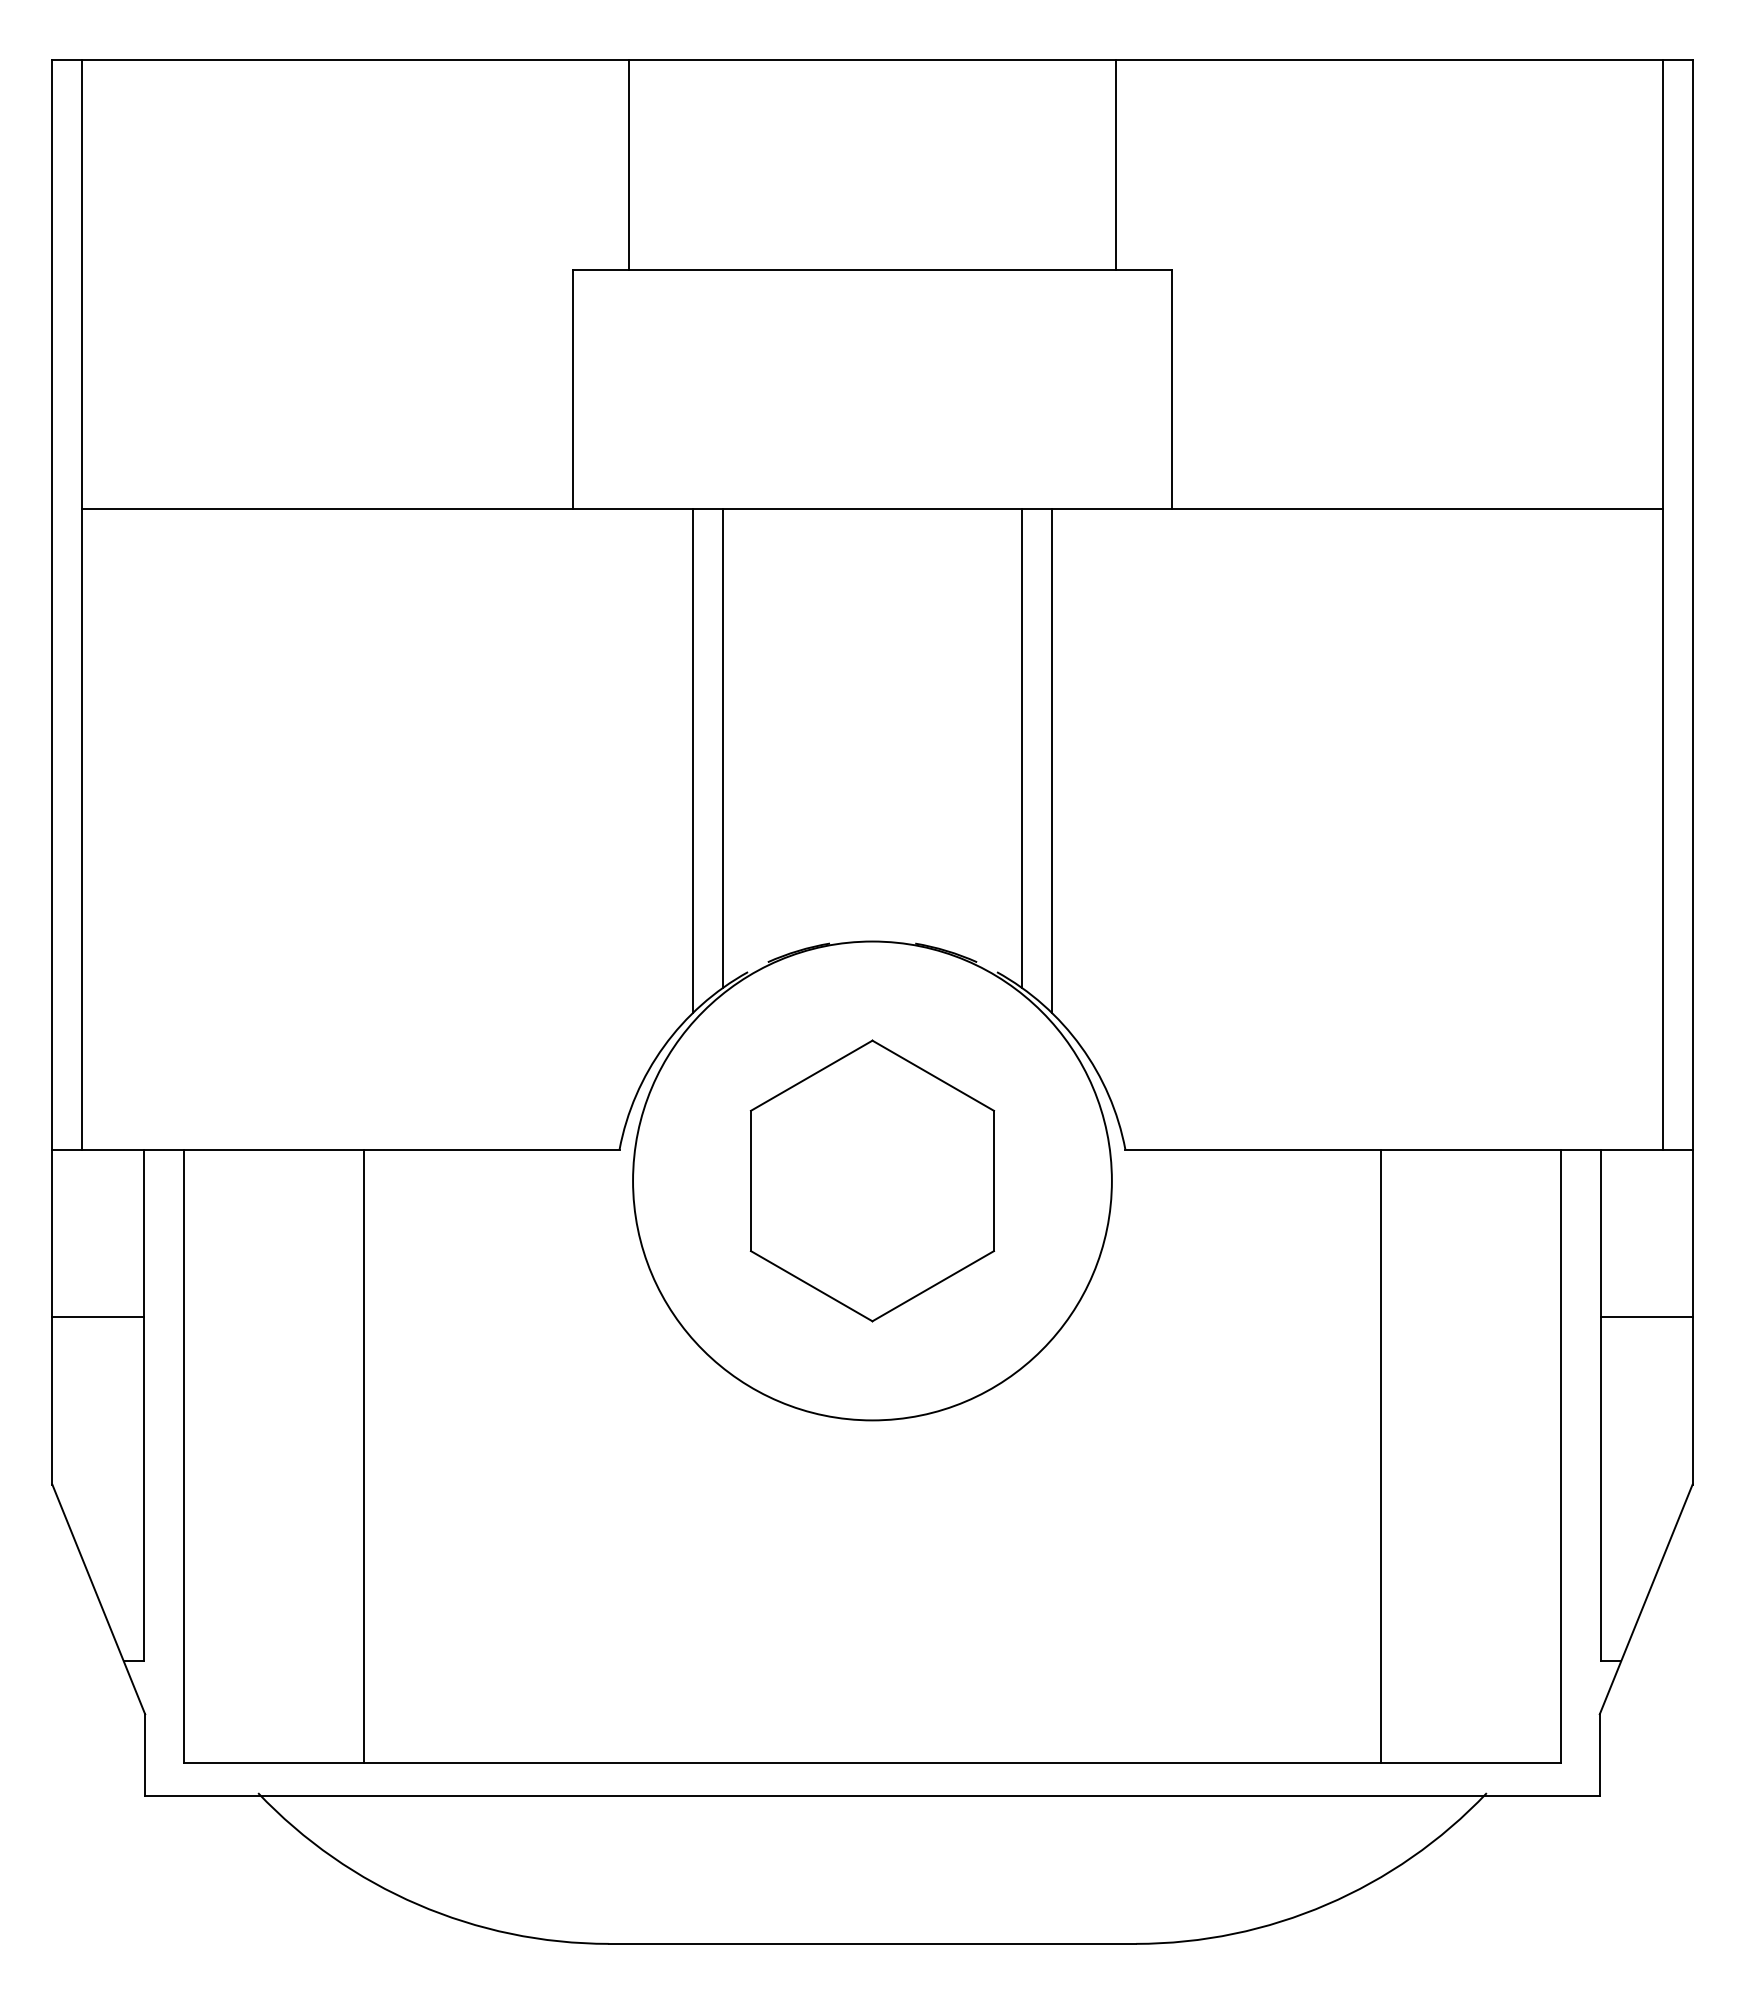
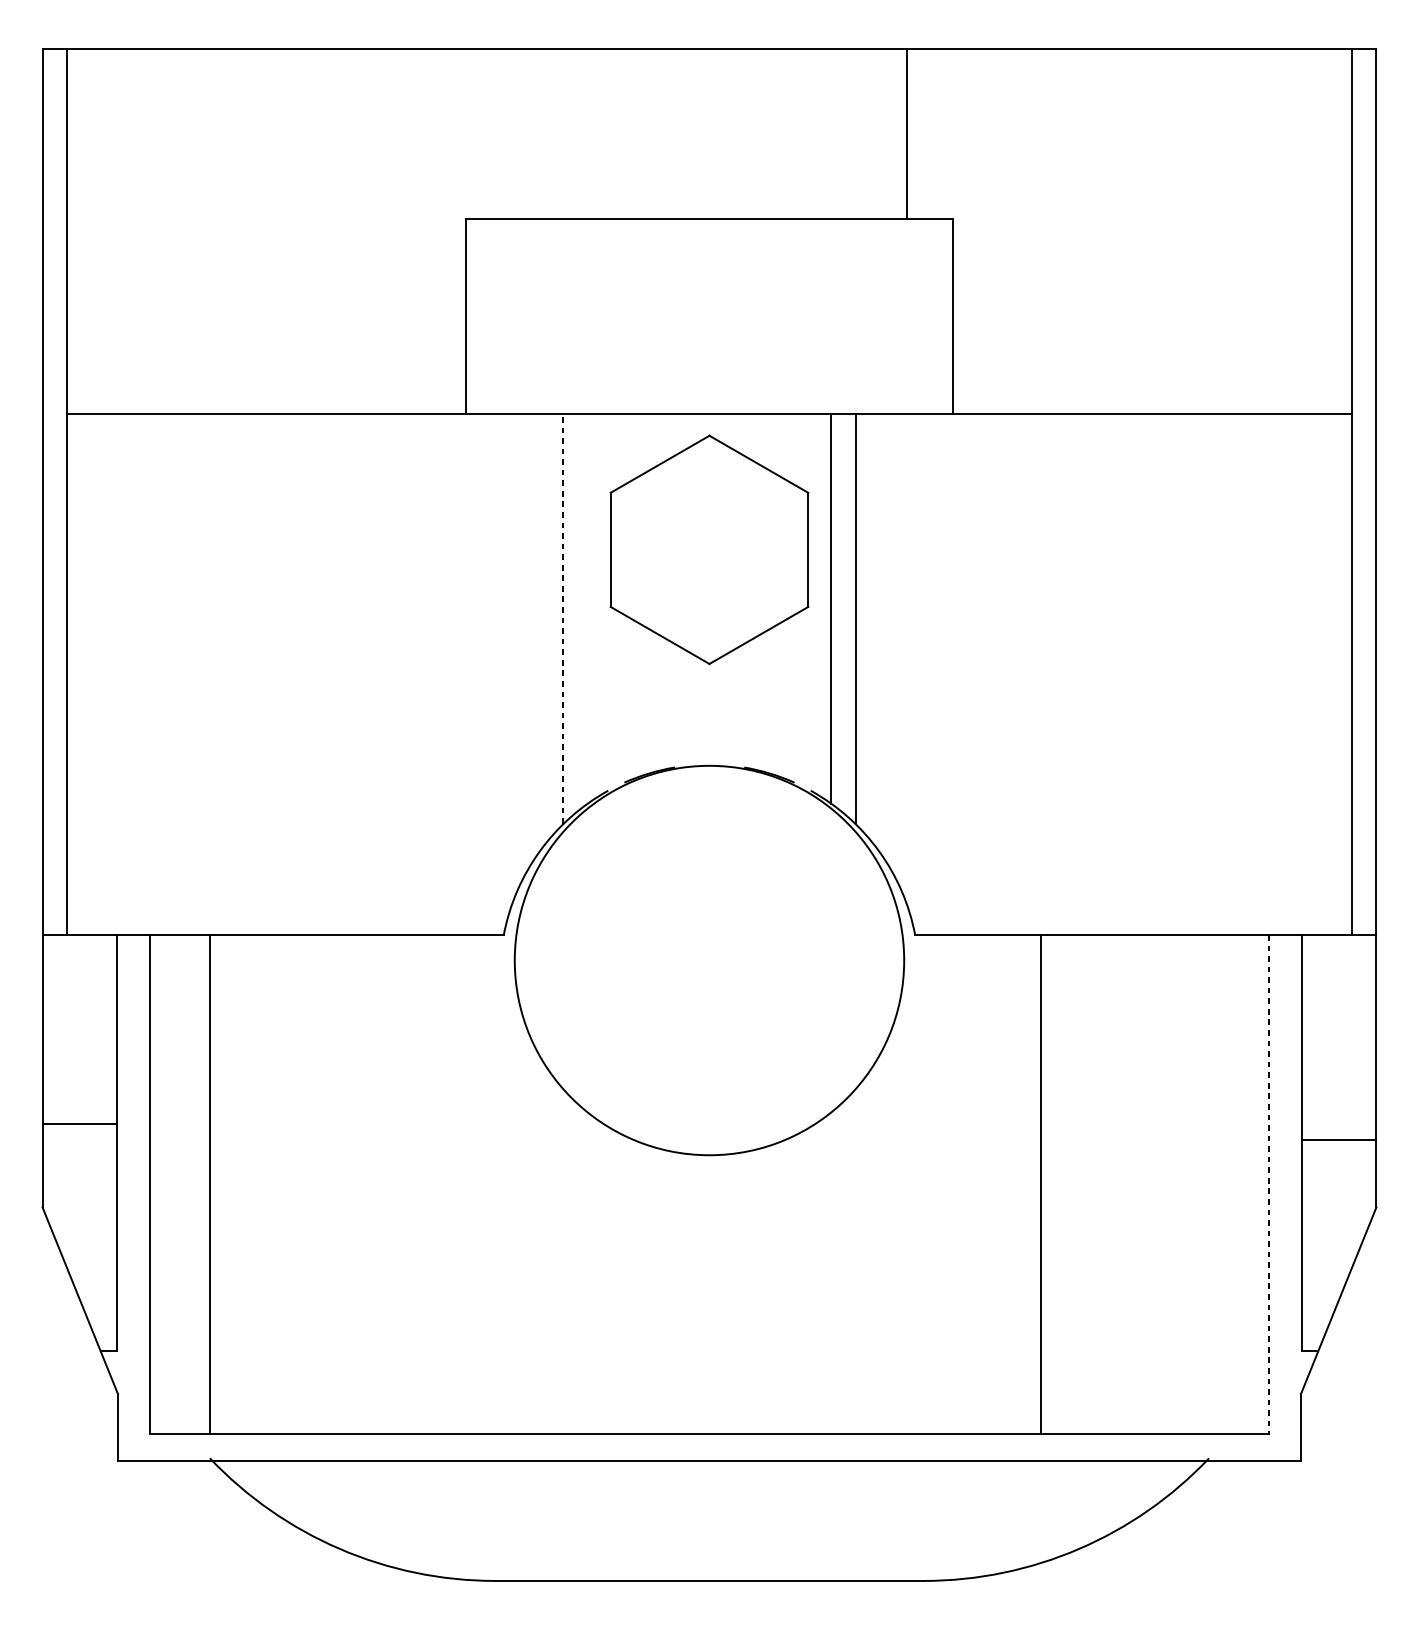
line: (629, 164) -> (511, 133), removed
line: (722, 748) -> (587, 608), removed
line: (692, 761) -> (563, 619), solid -> dashed
part: (872, 1180) -> (709, 549), moved
line: (98, 1317) -> (80, 1124), moved
line: (1646, 1317) -> (1338, 1139), moved
line: (363, 1456) -> (209, 1184), moved
line: (1381, 1456) -> (1041, 1184), moved
line: (1560, 1456) -> (1268, 1184), solid -> dashed

